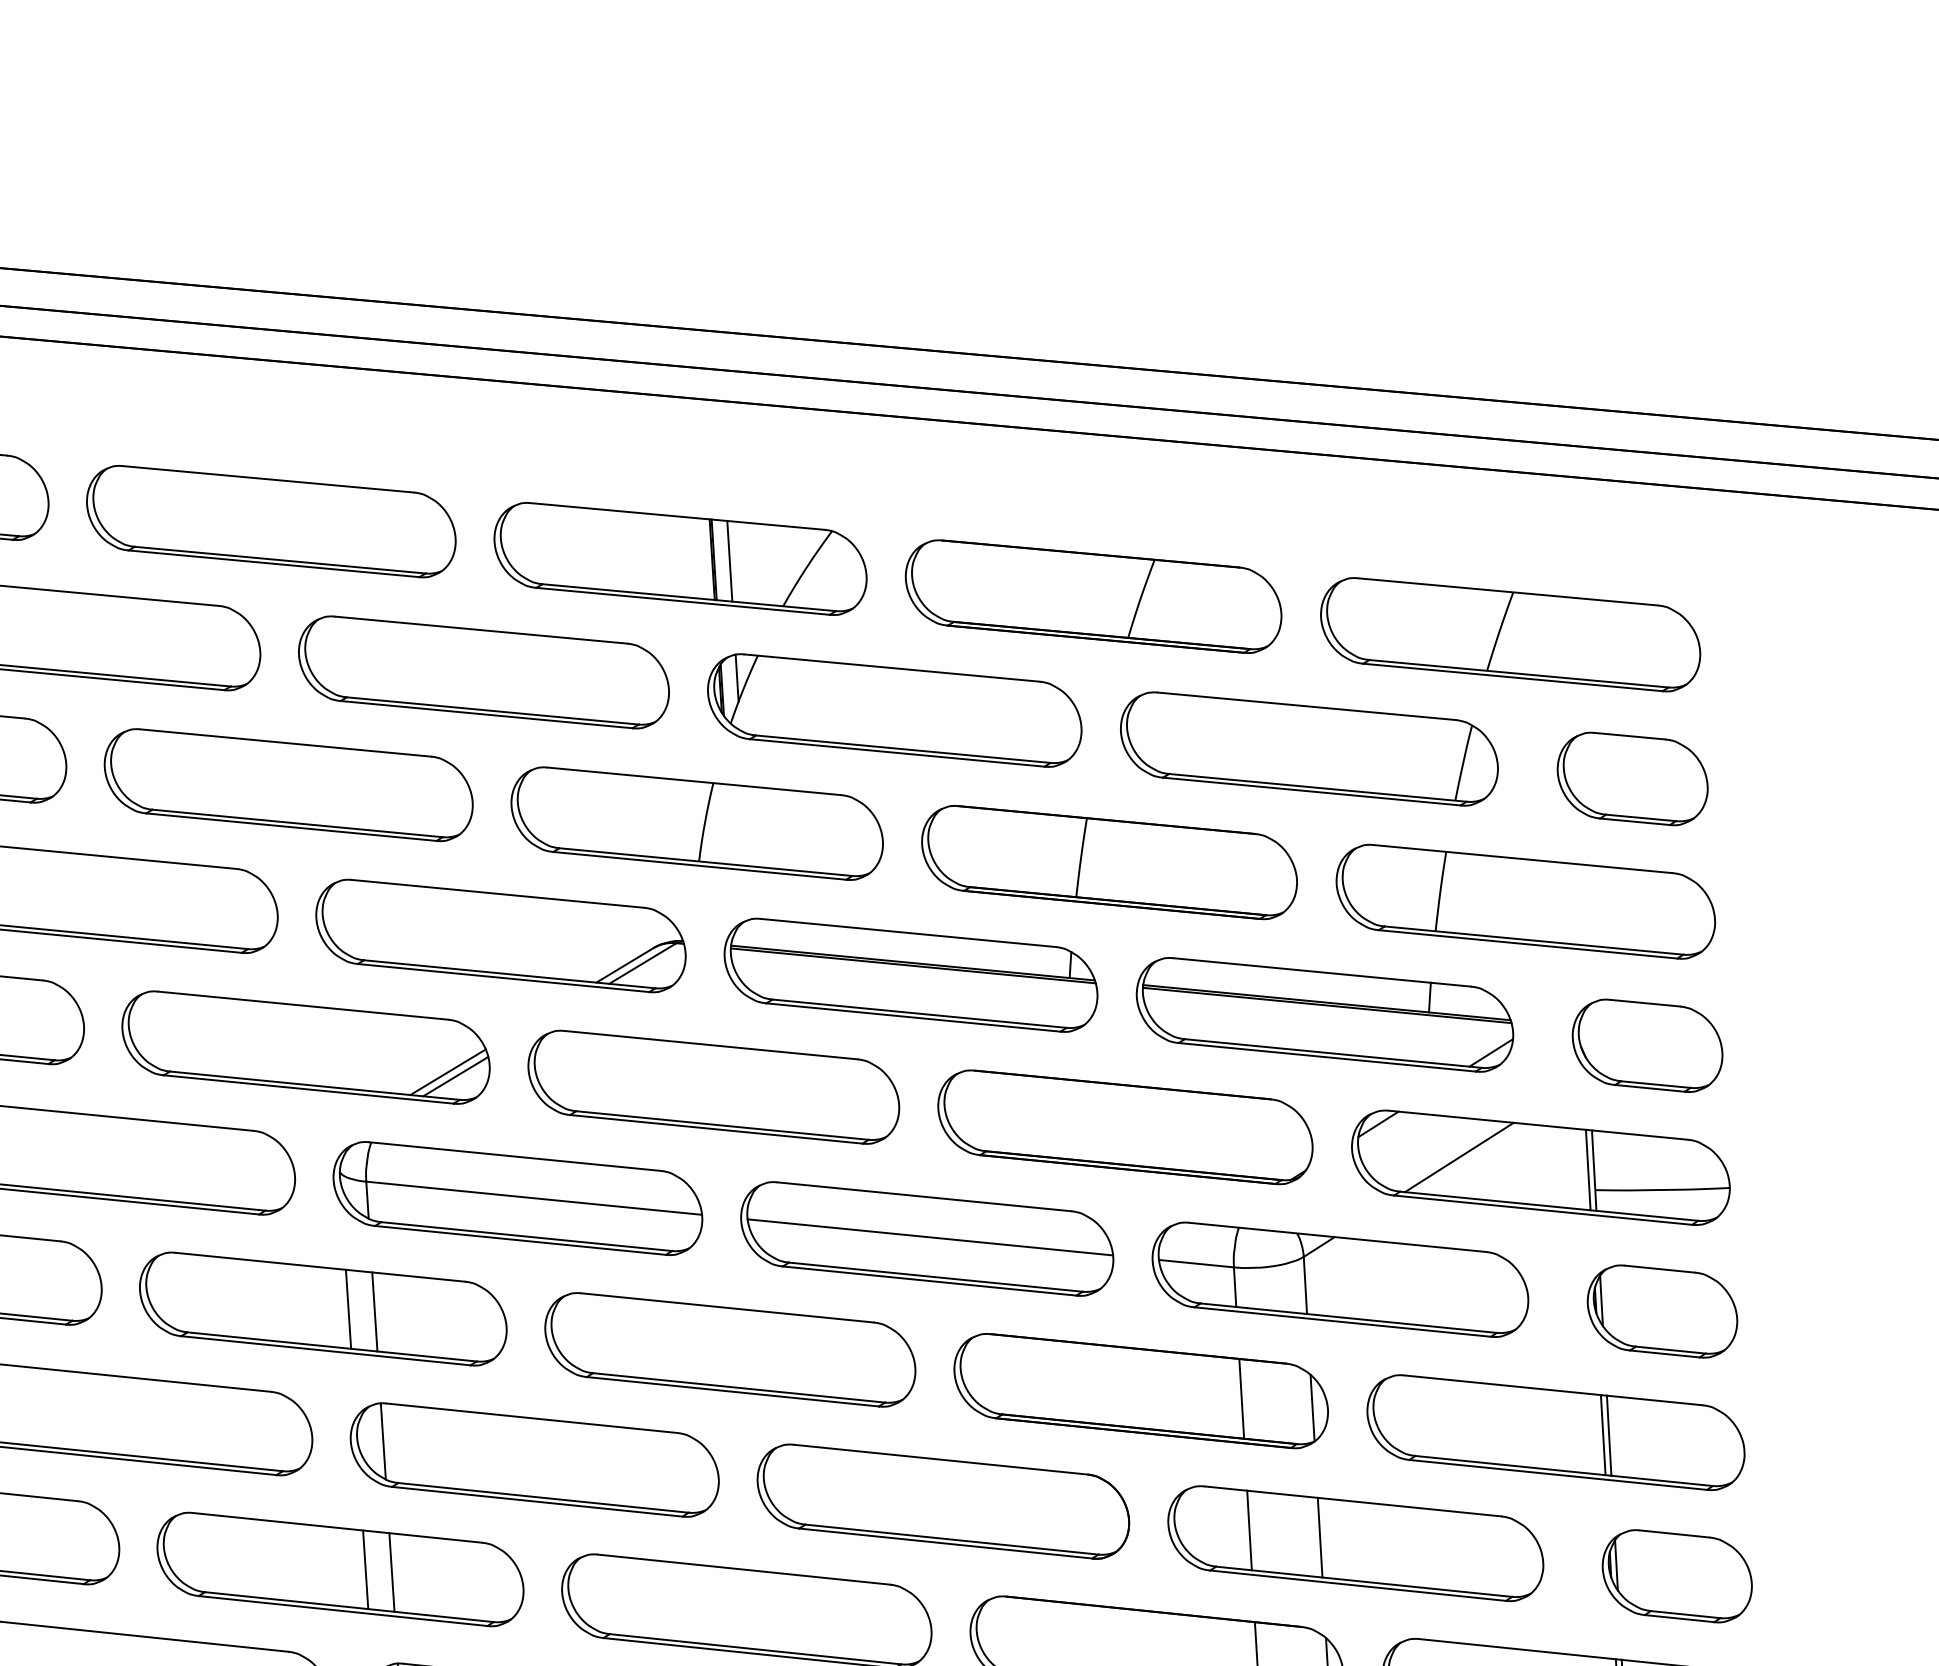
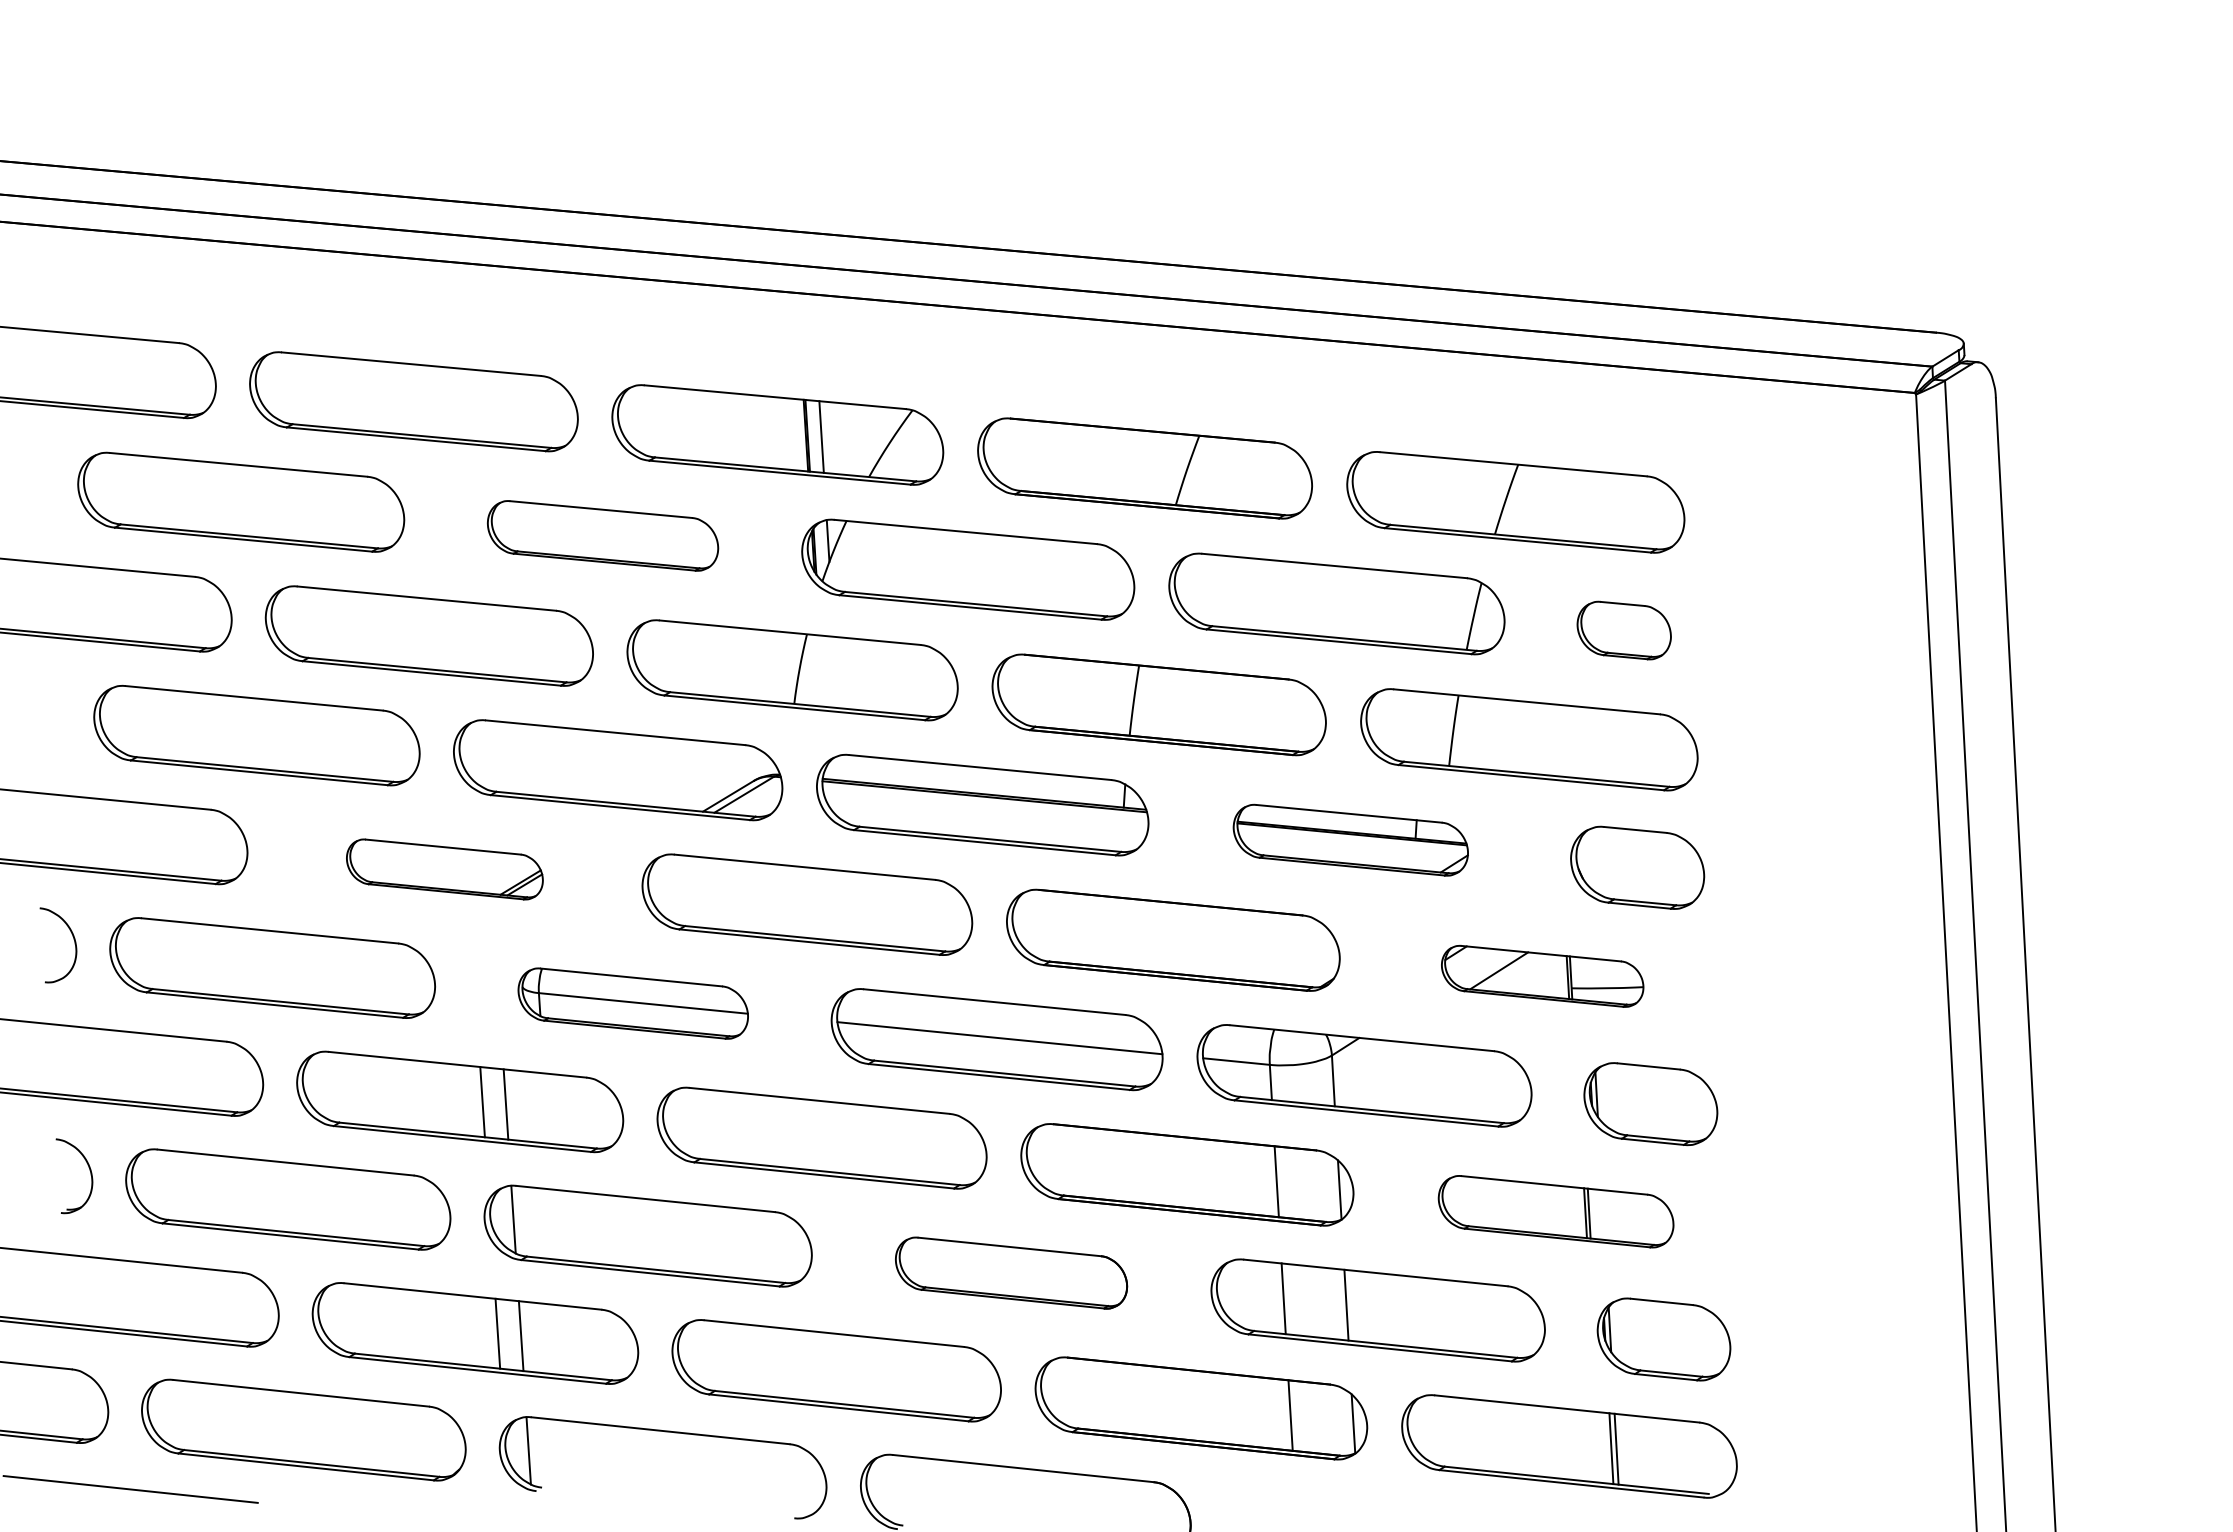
part: (483, 672) -> (602, 535), size x0.7
part: (1631, 778) -> (1623, 630), size x0.7
part: (1324, 1013) -> (1350, 839), size x0.7
part: (305, 1047) -> (444, 869), size x0.6
part: (1540, 1168) -> (1542, 976), size x0.6
part: (518, 1198) -> (633, 1003), size x0.7
part: (1555, 1432) -> (1555, 1211), size x0.7
part: (943, 1500) -> (1011, 1272), size x0.7

